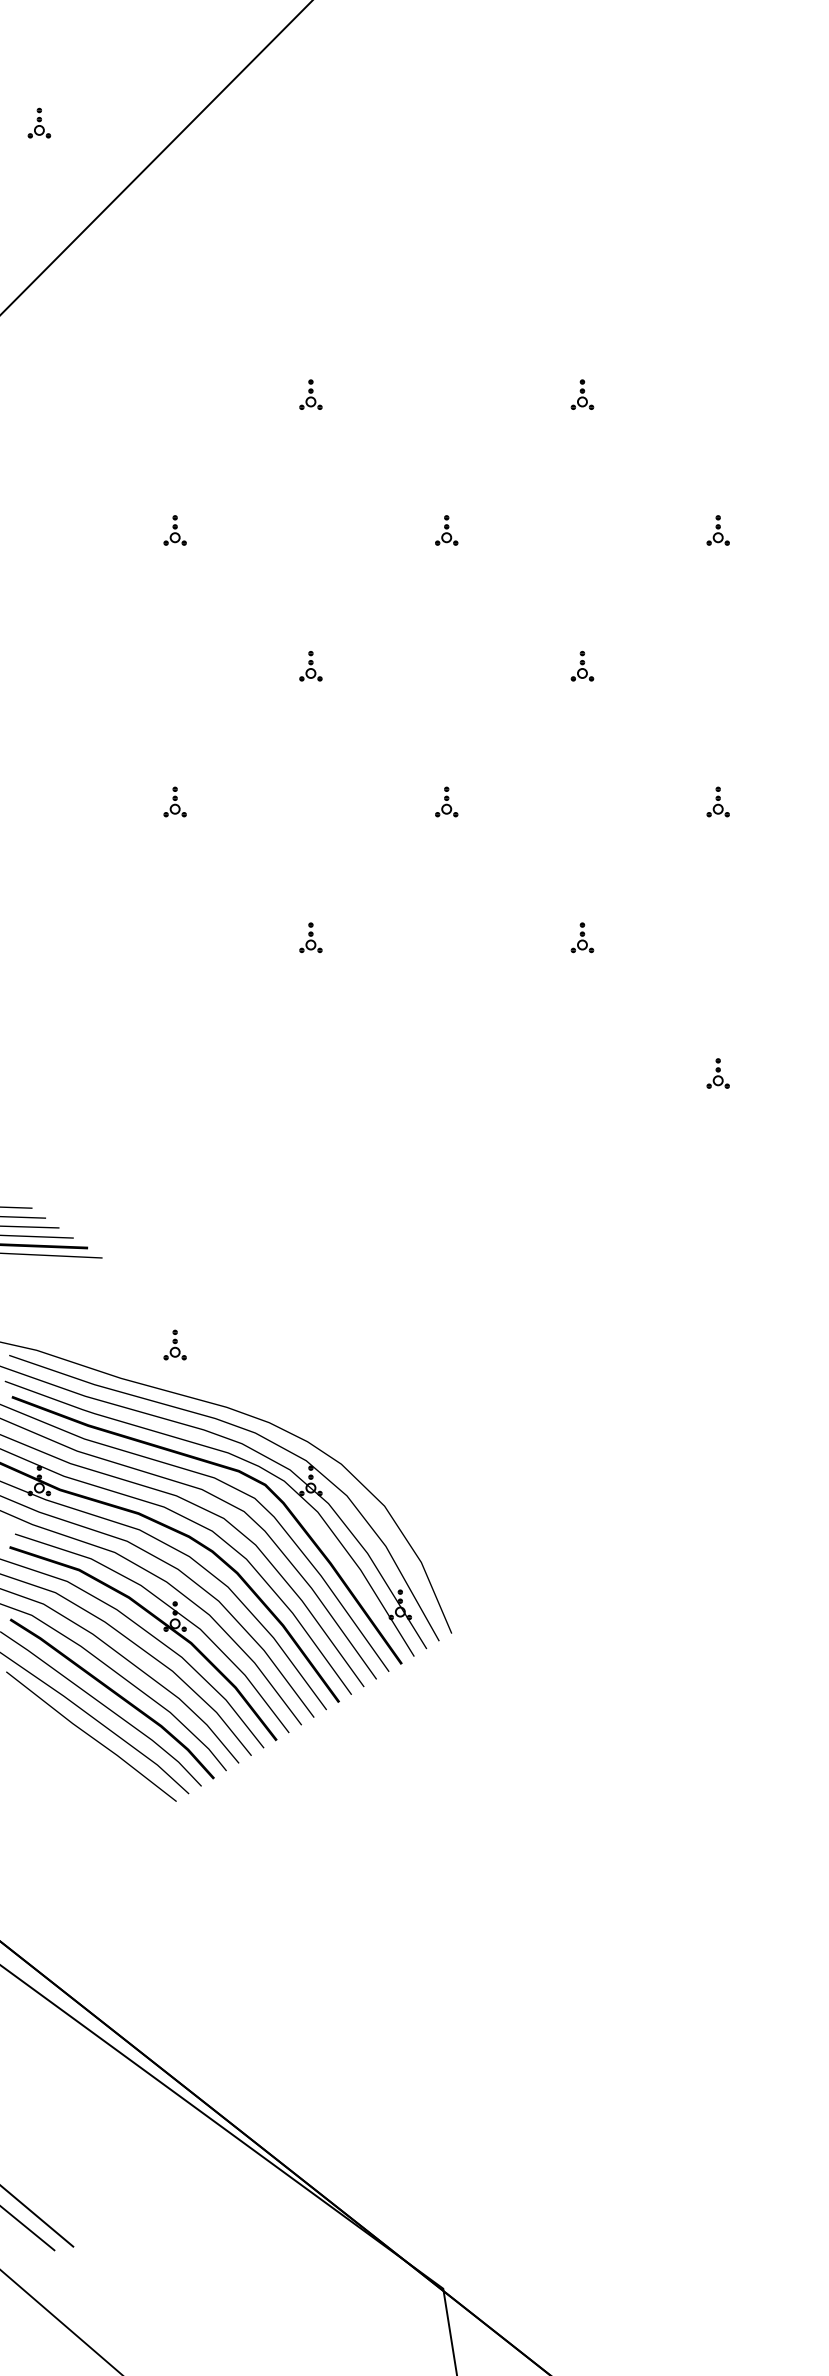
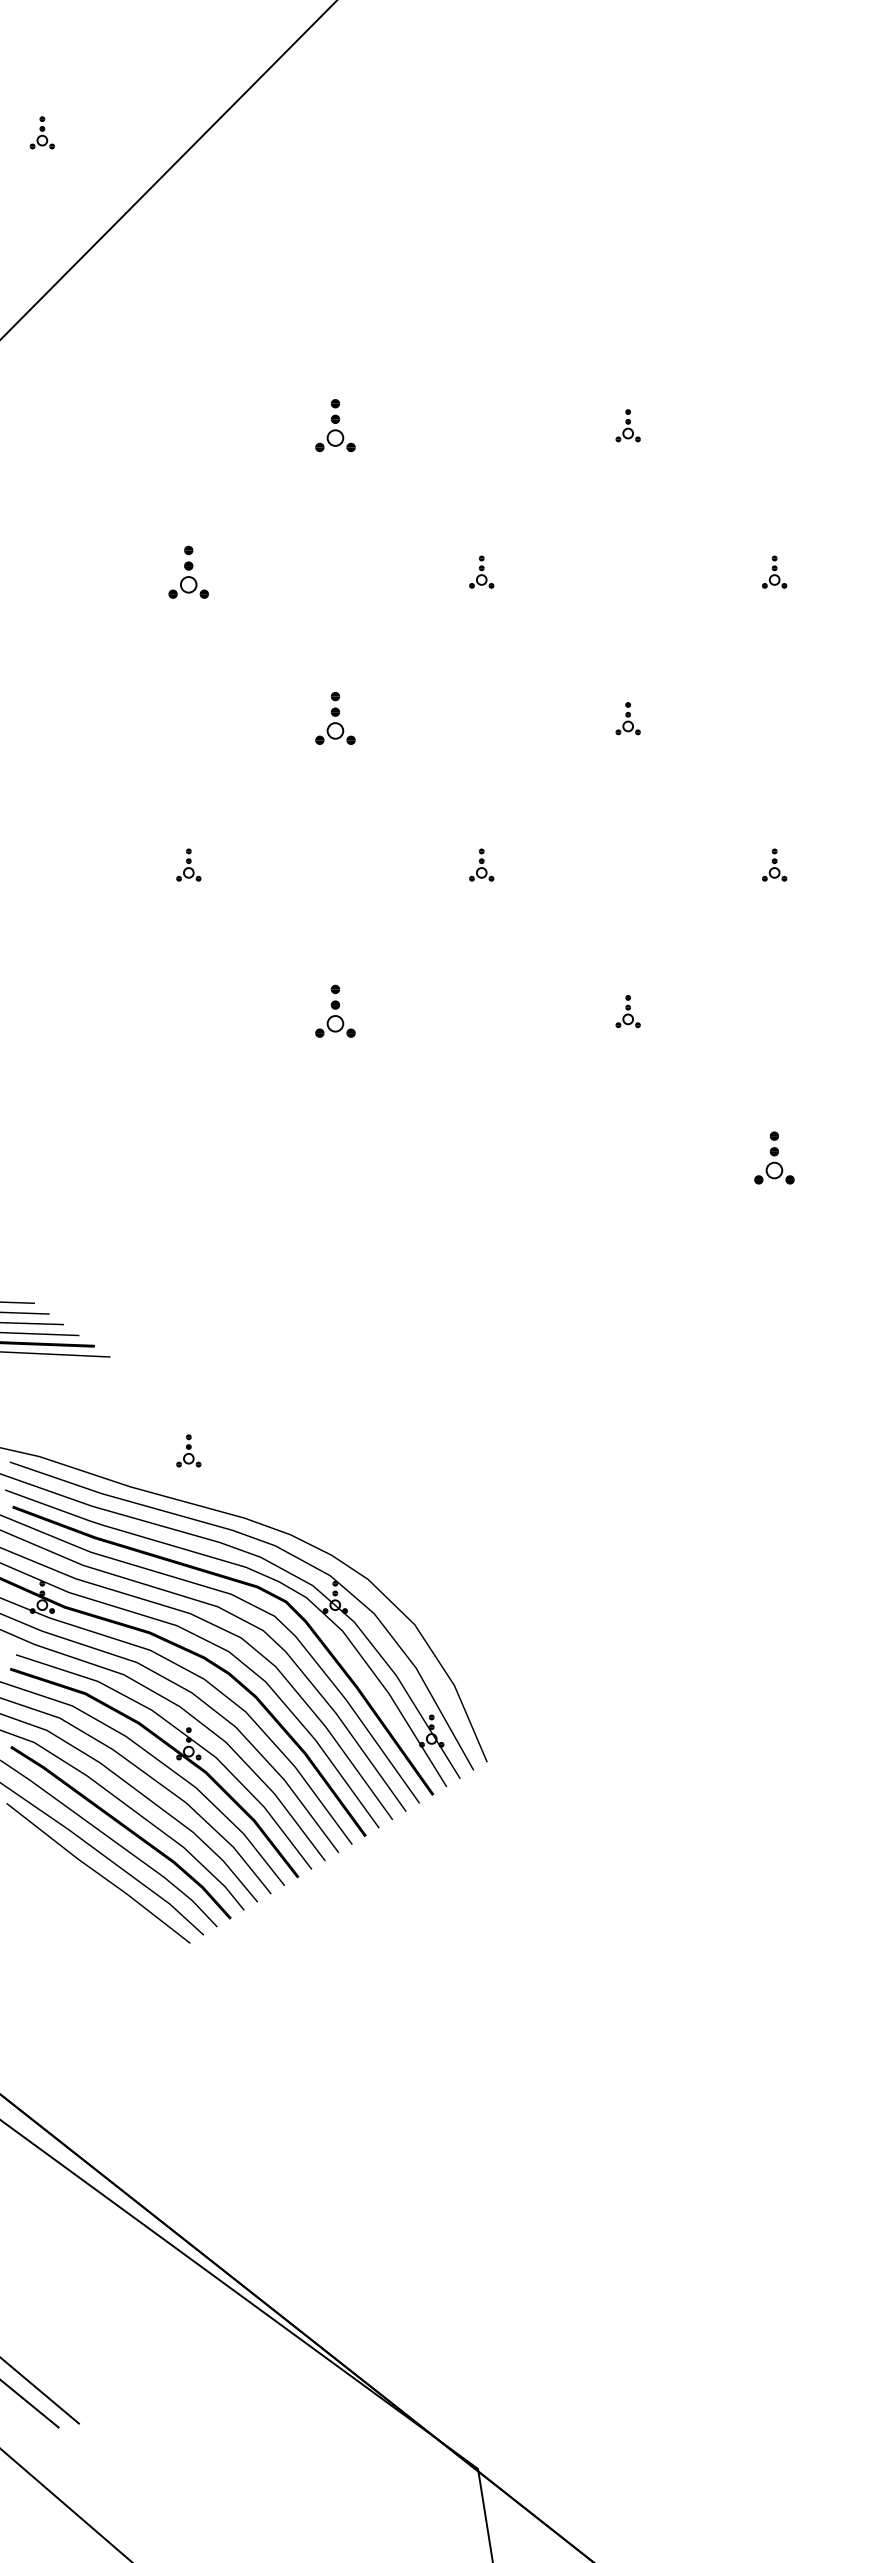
part: (310, 394) -> (334, 425), size x1.6
part: (174, 529) -> (188, 571), size x1.6
part: (310, 666) -> (334, 718), size x1.6
part: (310, 937) -> (334, 1011), size x1.6
part: (718, 1073) -> (774, 1157), size x1.6

